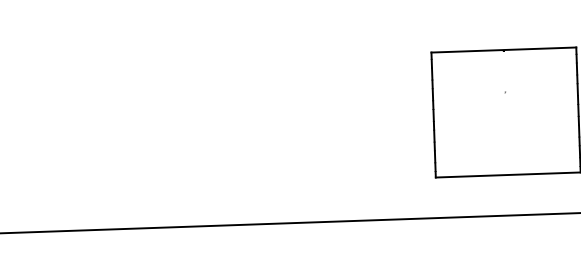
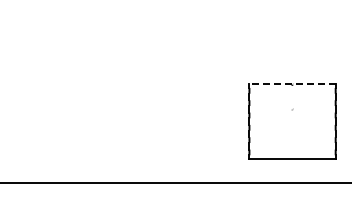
line: (503, 50) -> (292, 84), solid -> dashed

